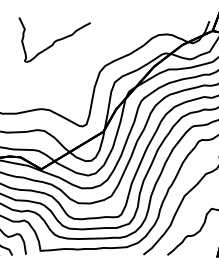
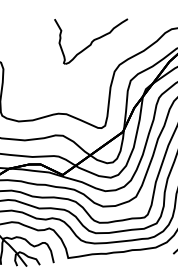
part: (54, 39) -> (92, 38), moved

